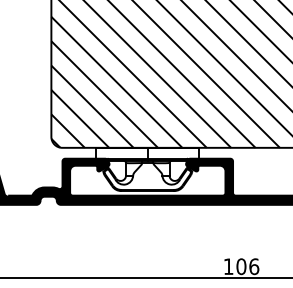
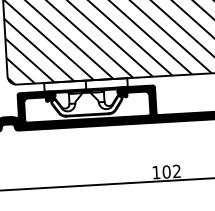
text: (254, 266) -> (177, 171), 106 -> 102

